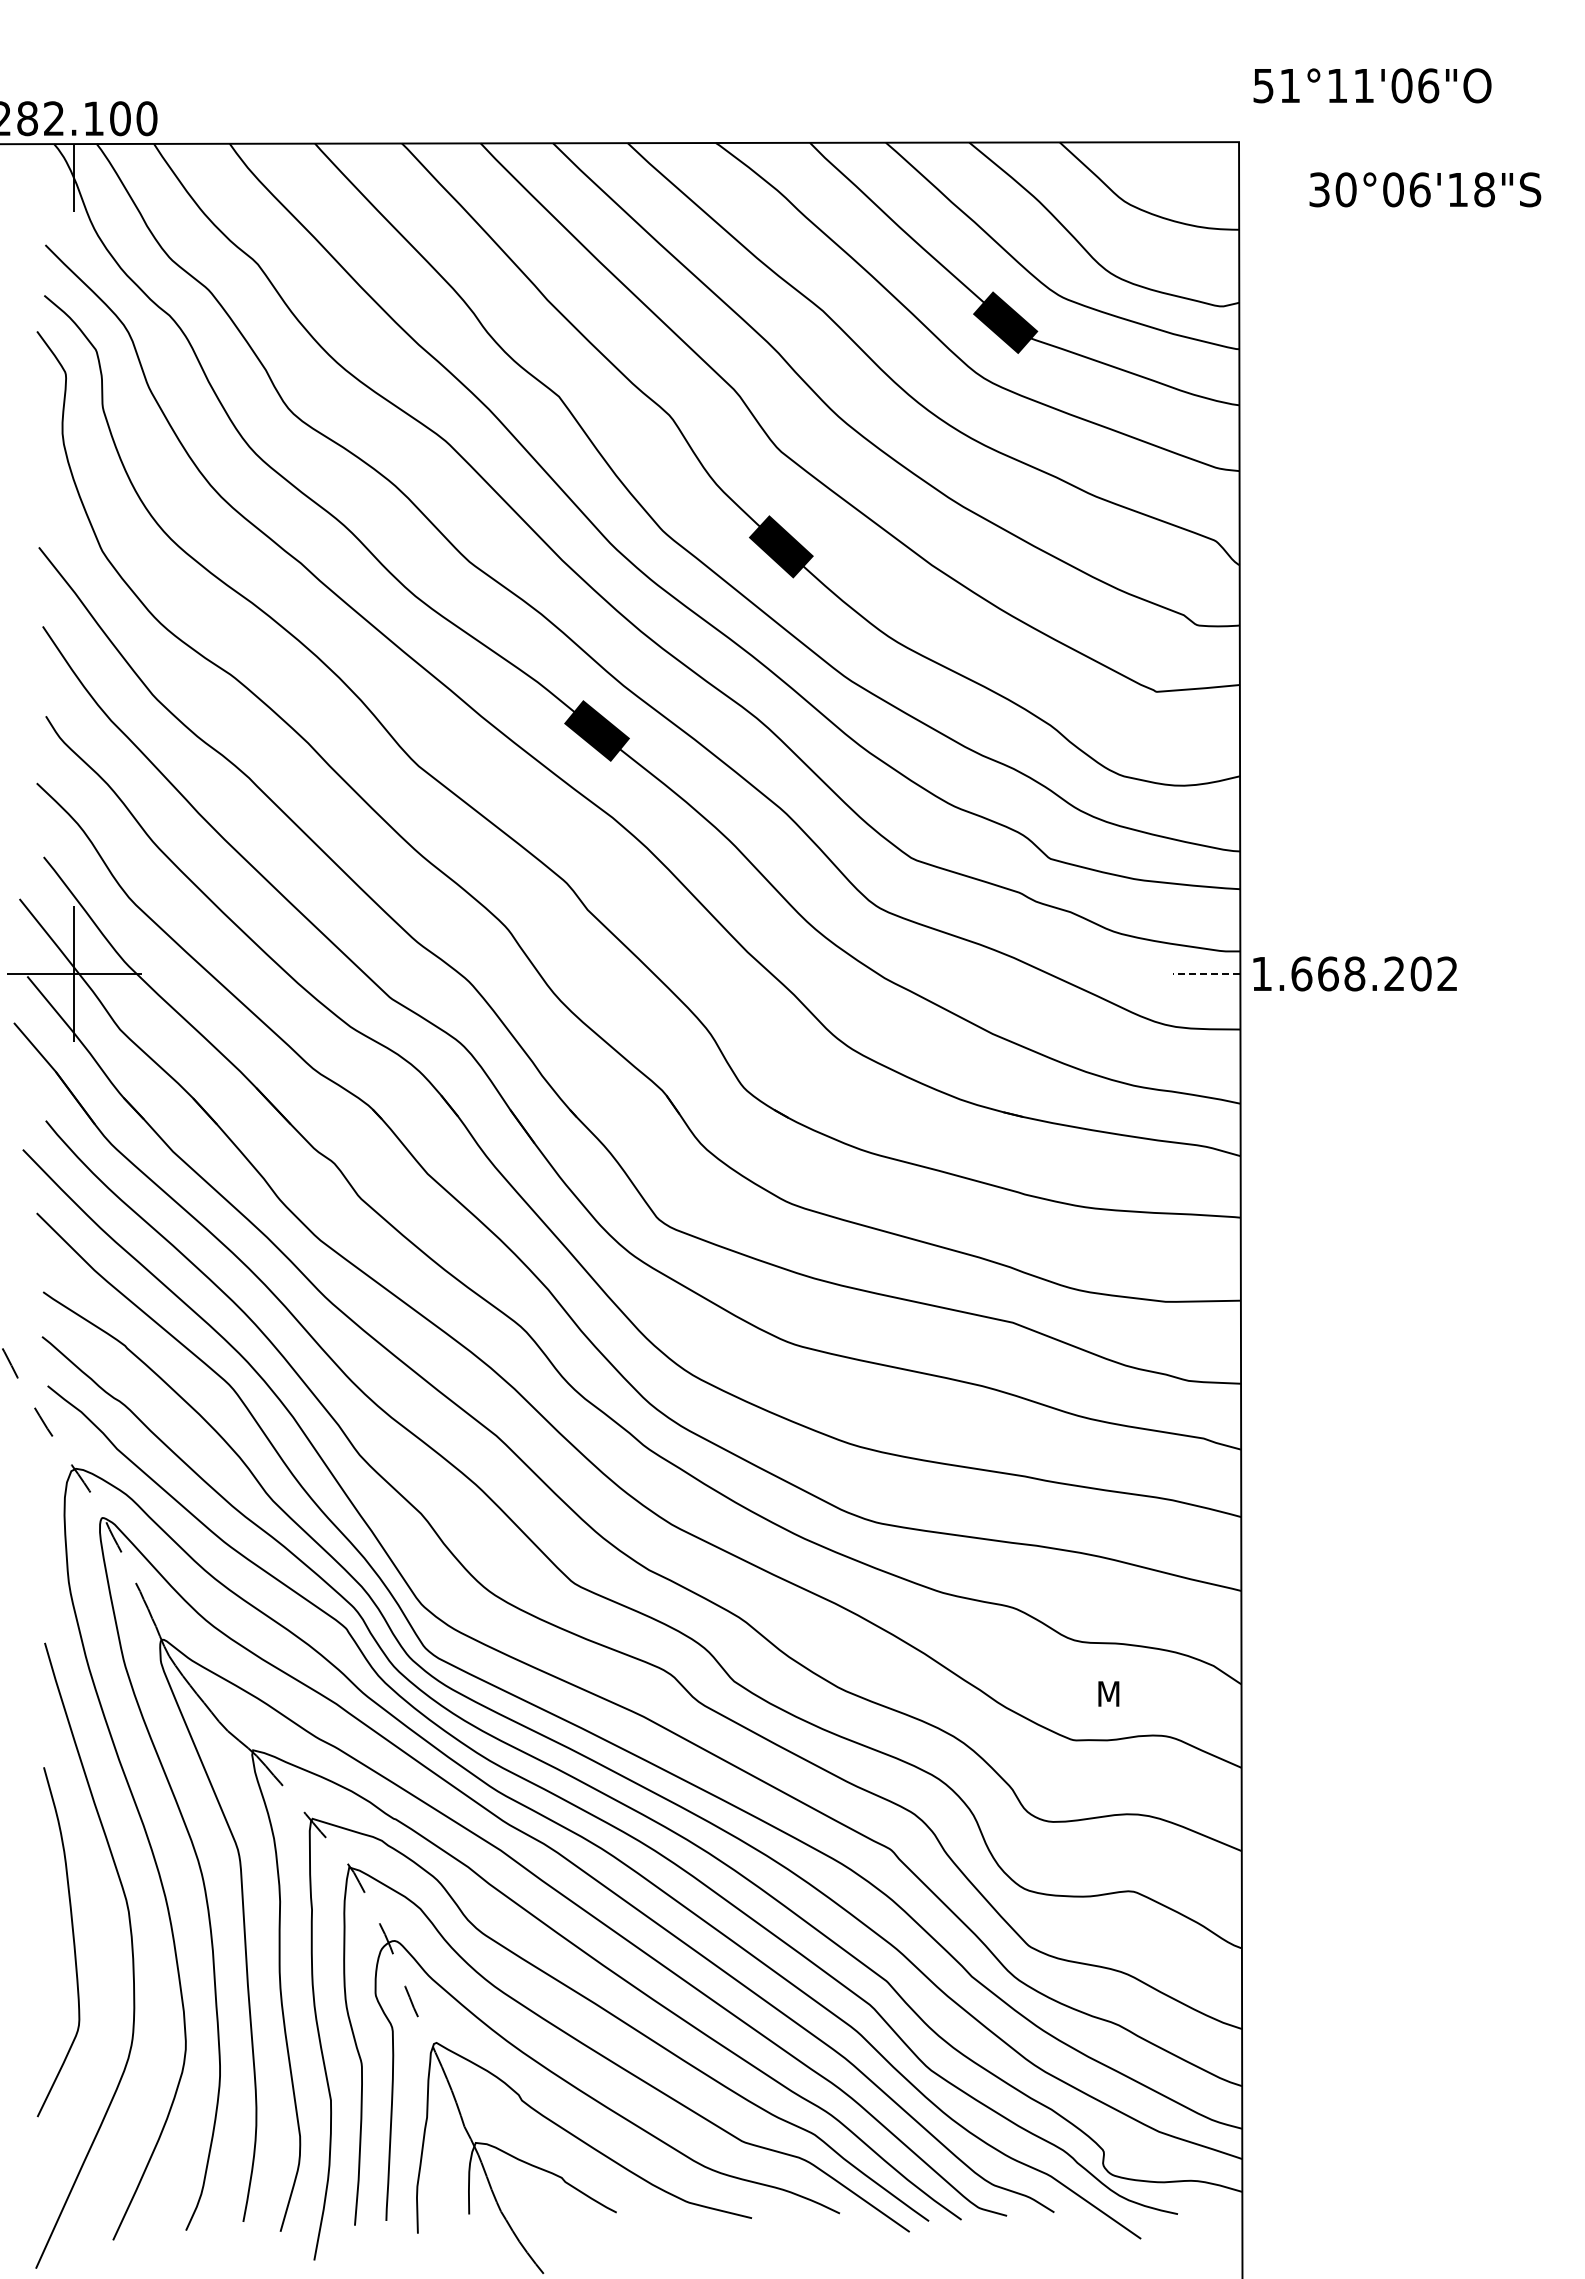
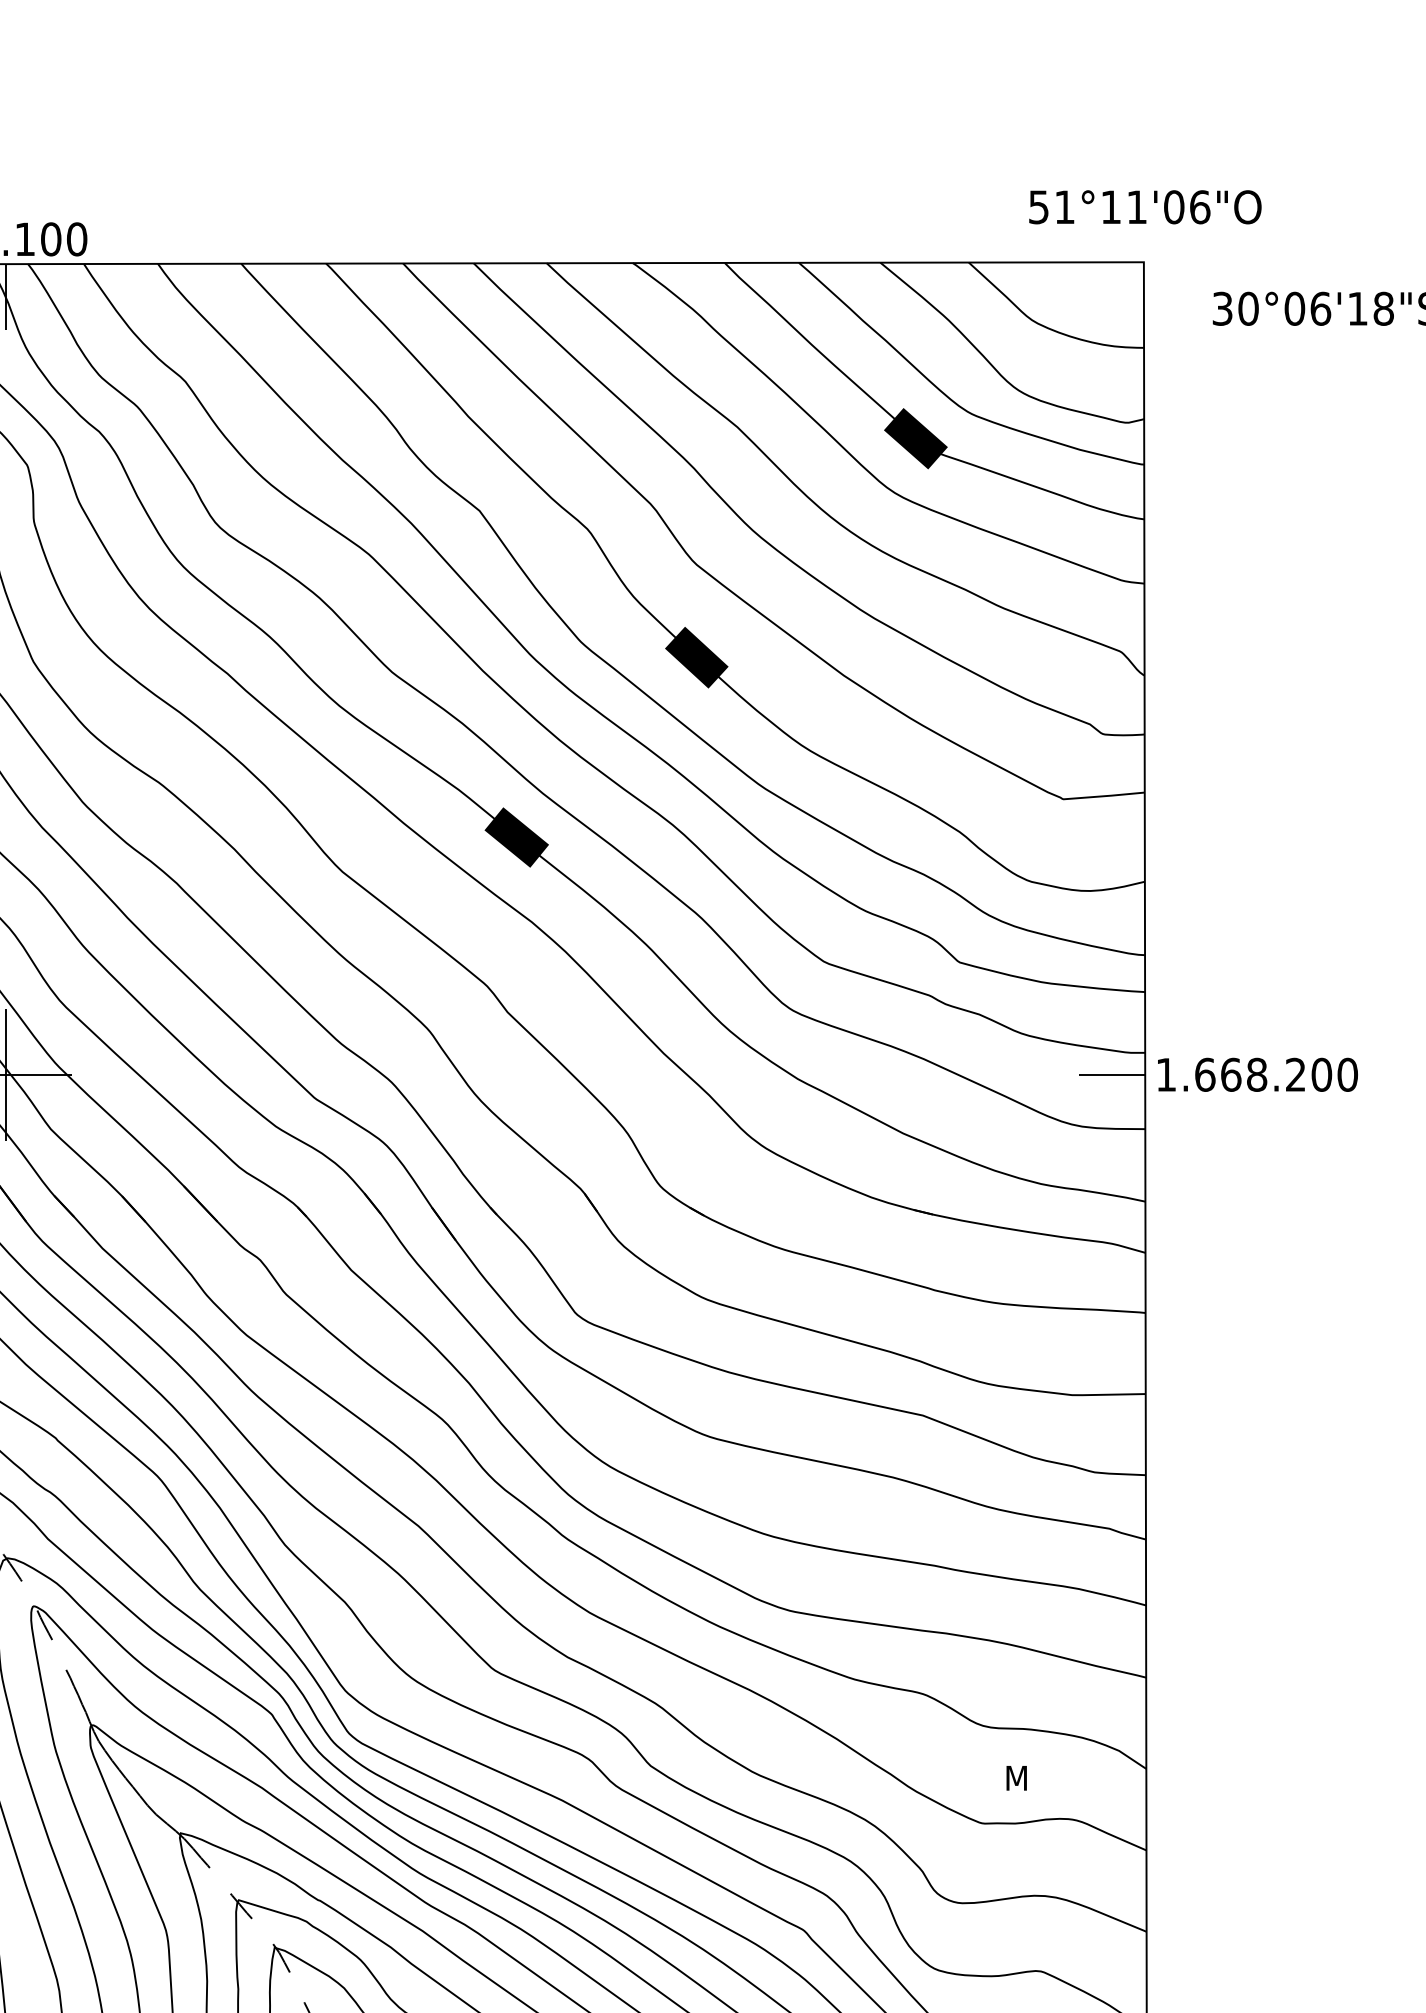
text: (1372, 85) -> (1145, 206), moved
line: (1206, 973) -> (1112, 1074), dashed -> solid
text: (1447, 973) -> (1347, 1074), 1.668.202 -> 1.668.200

